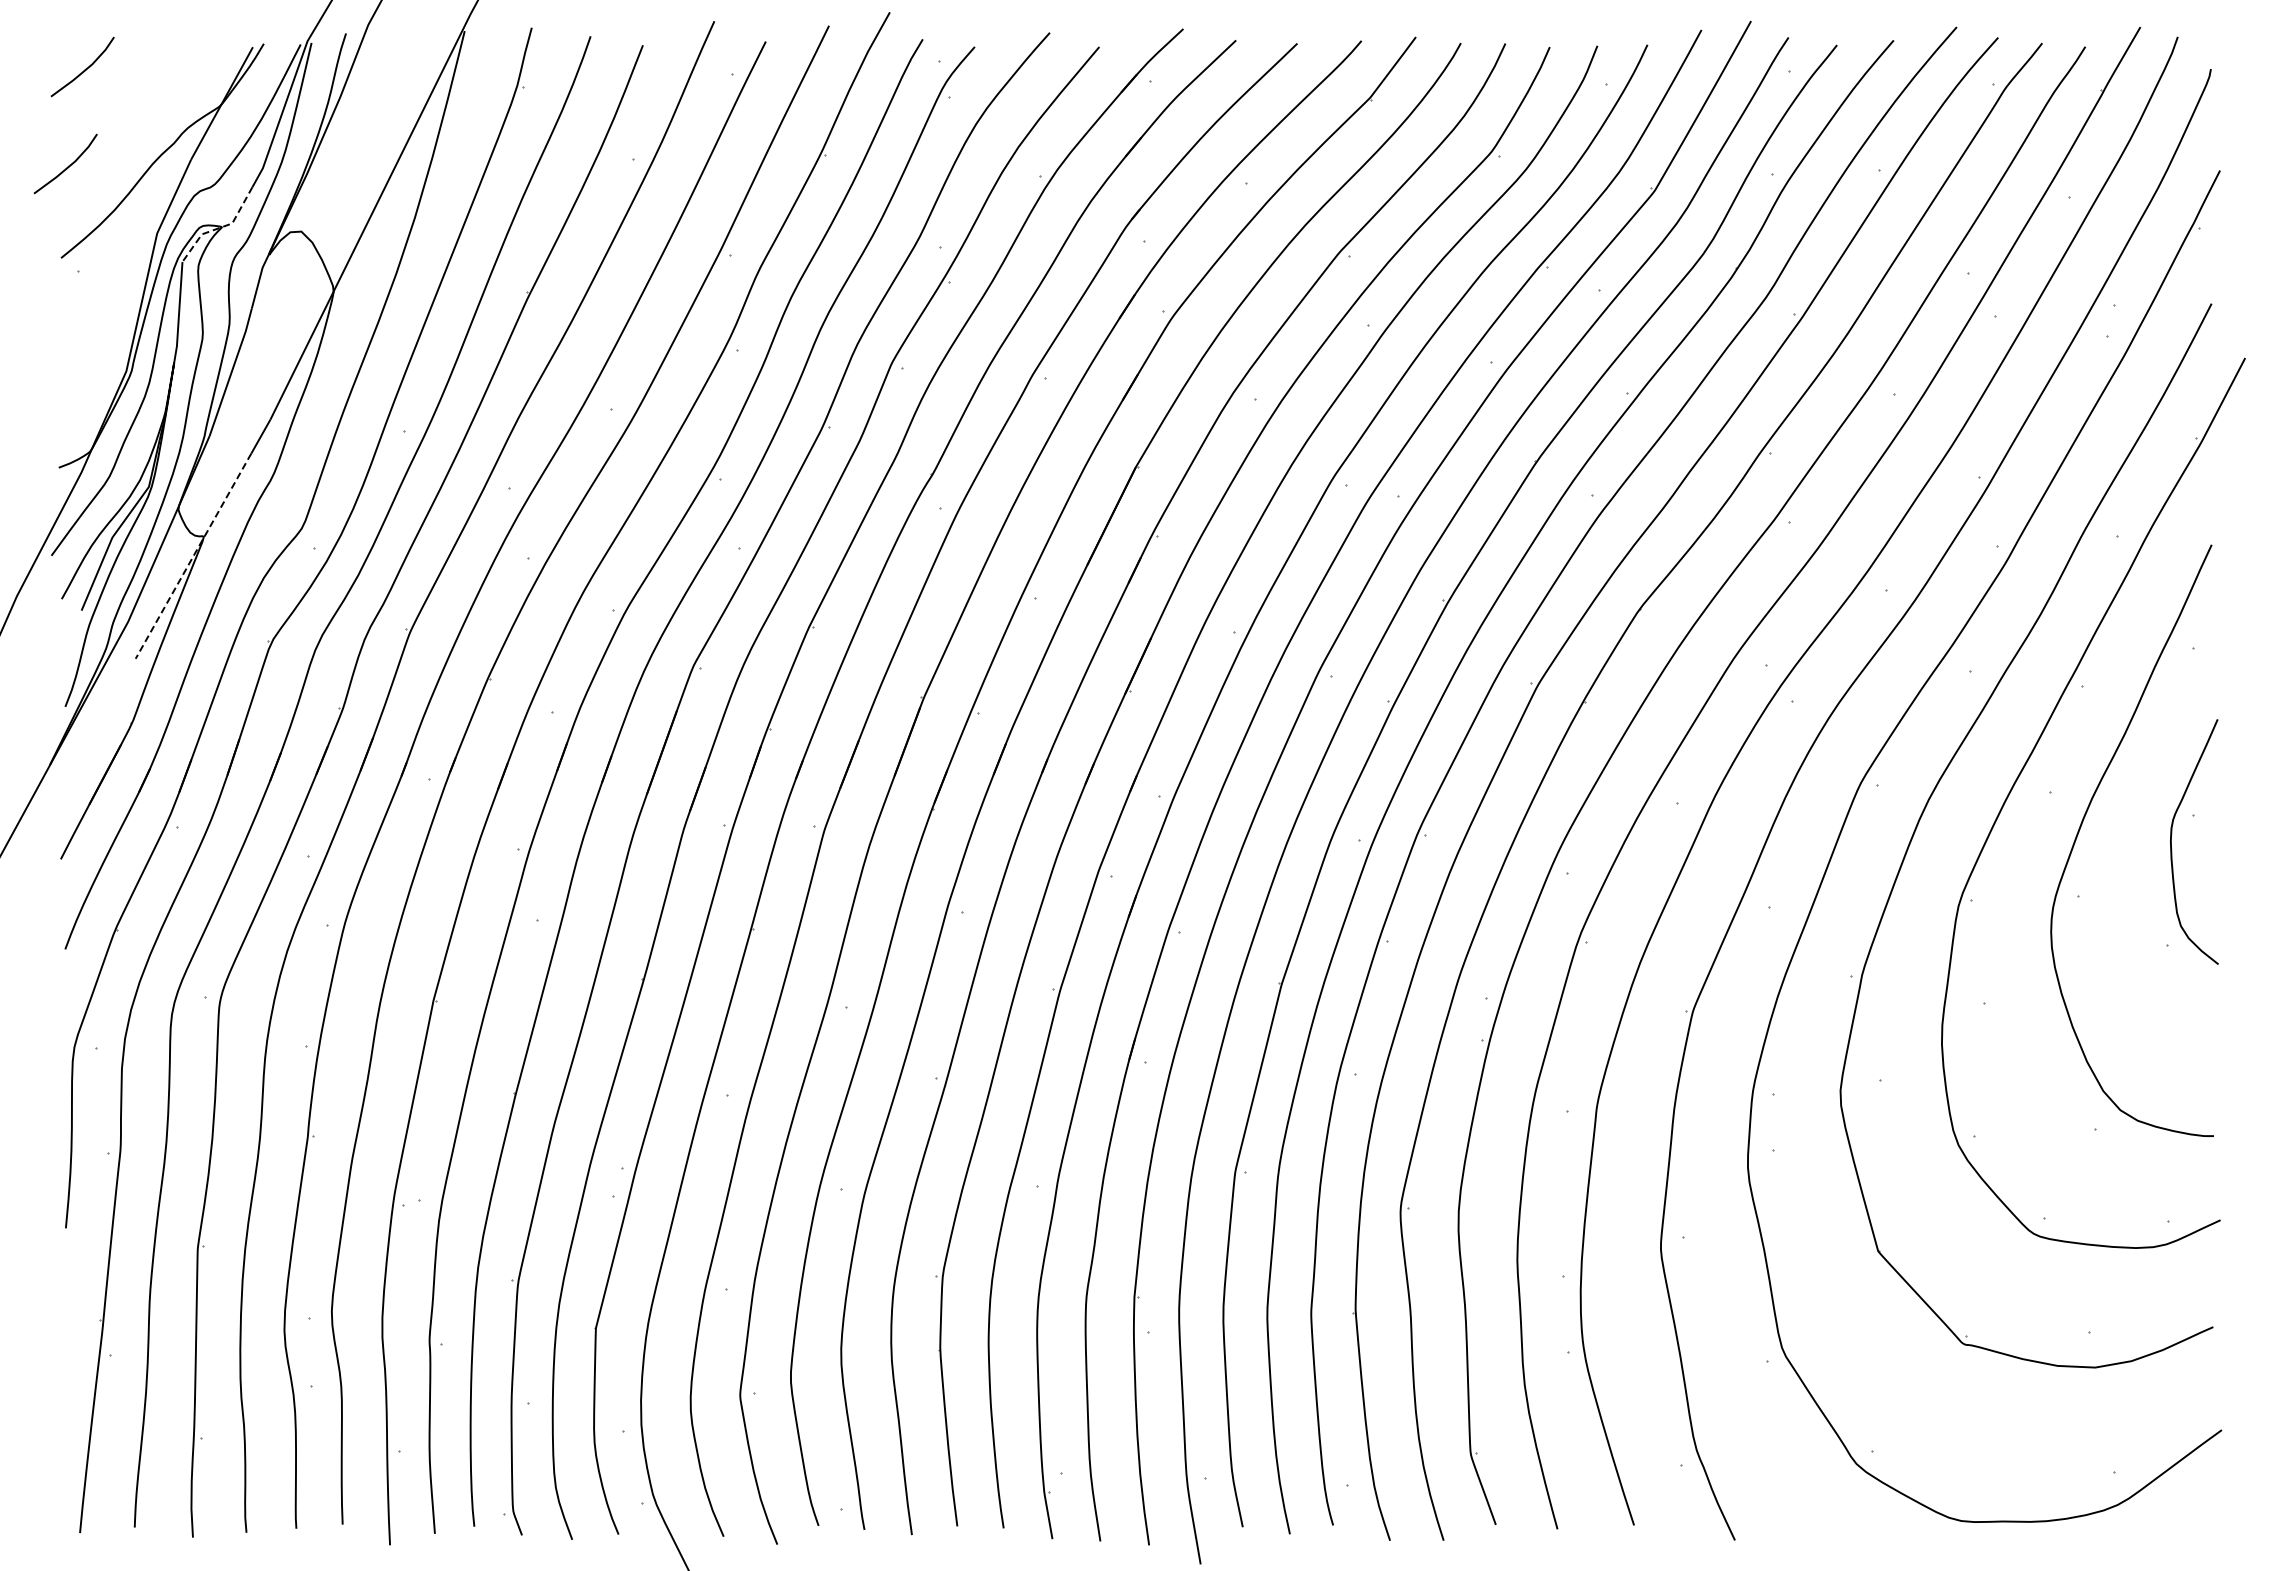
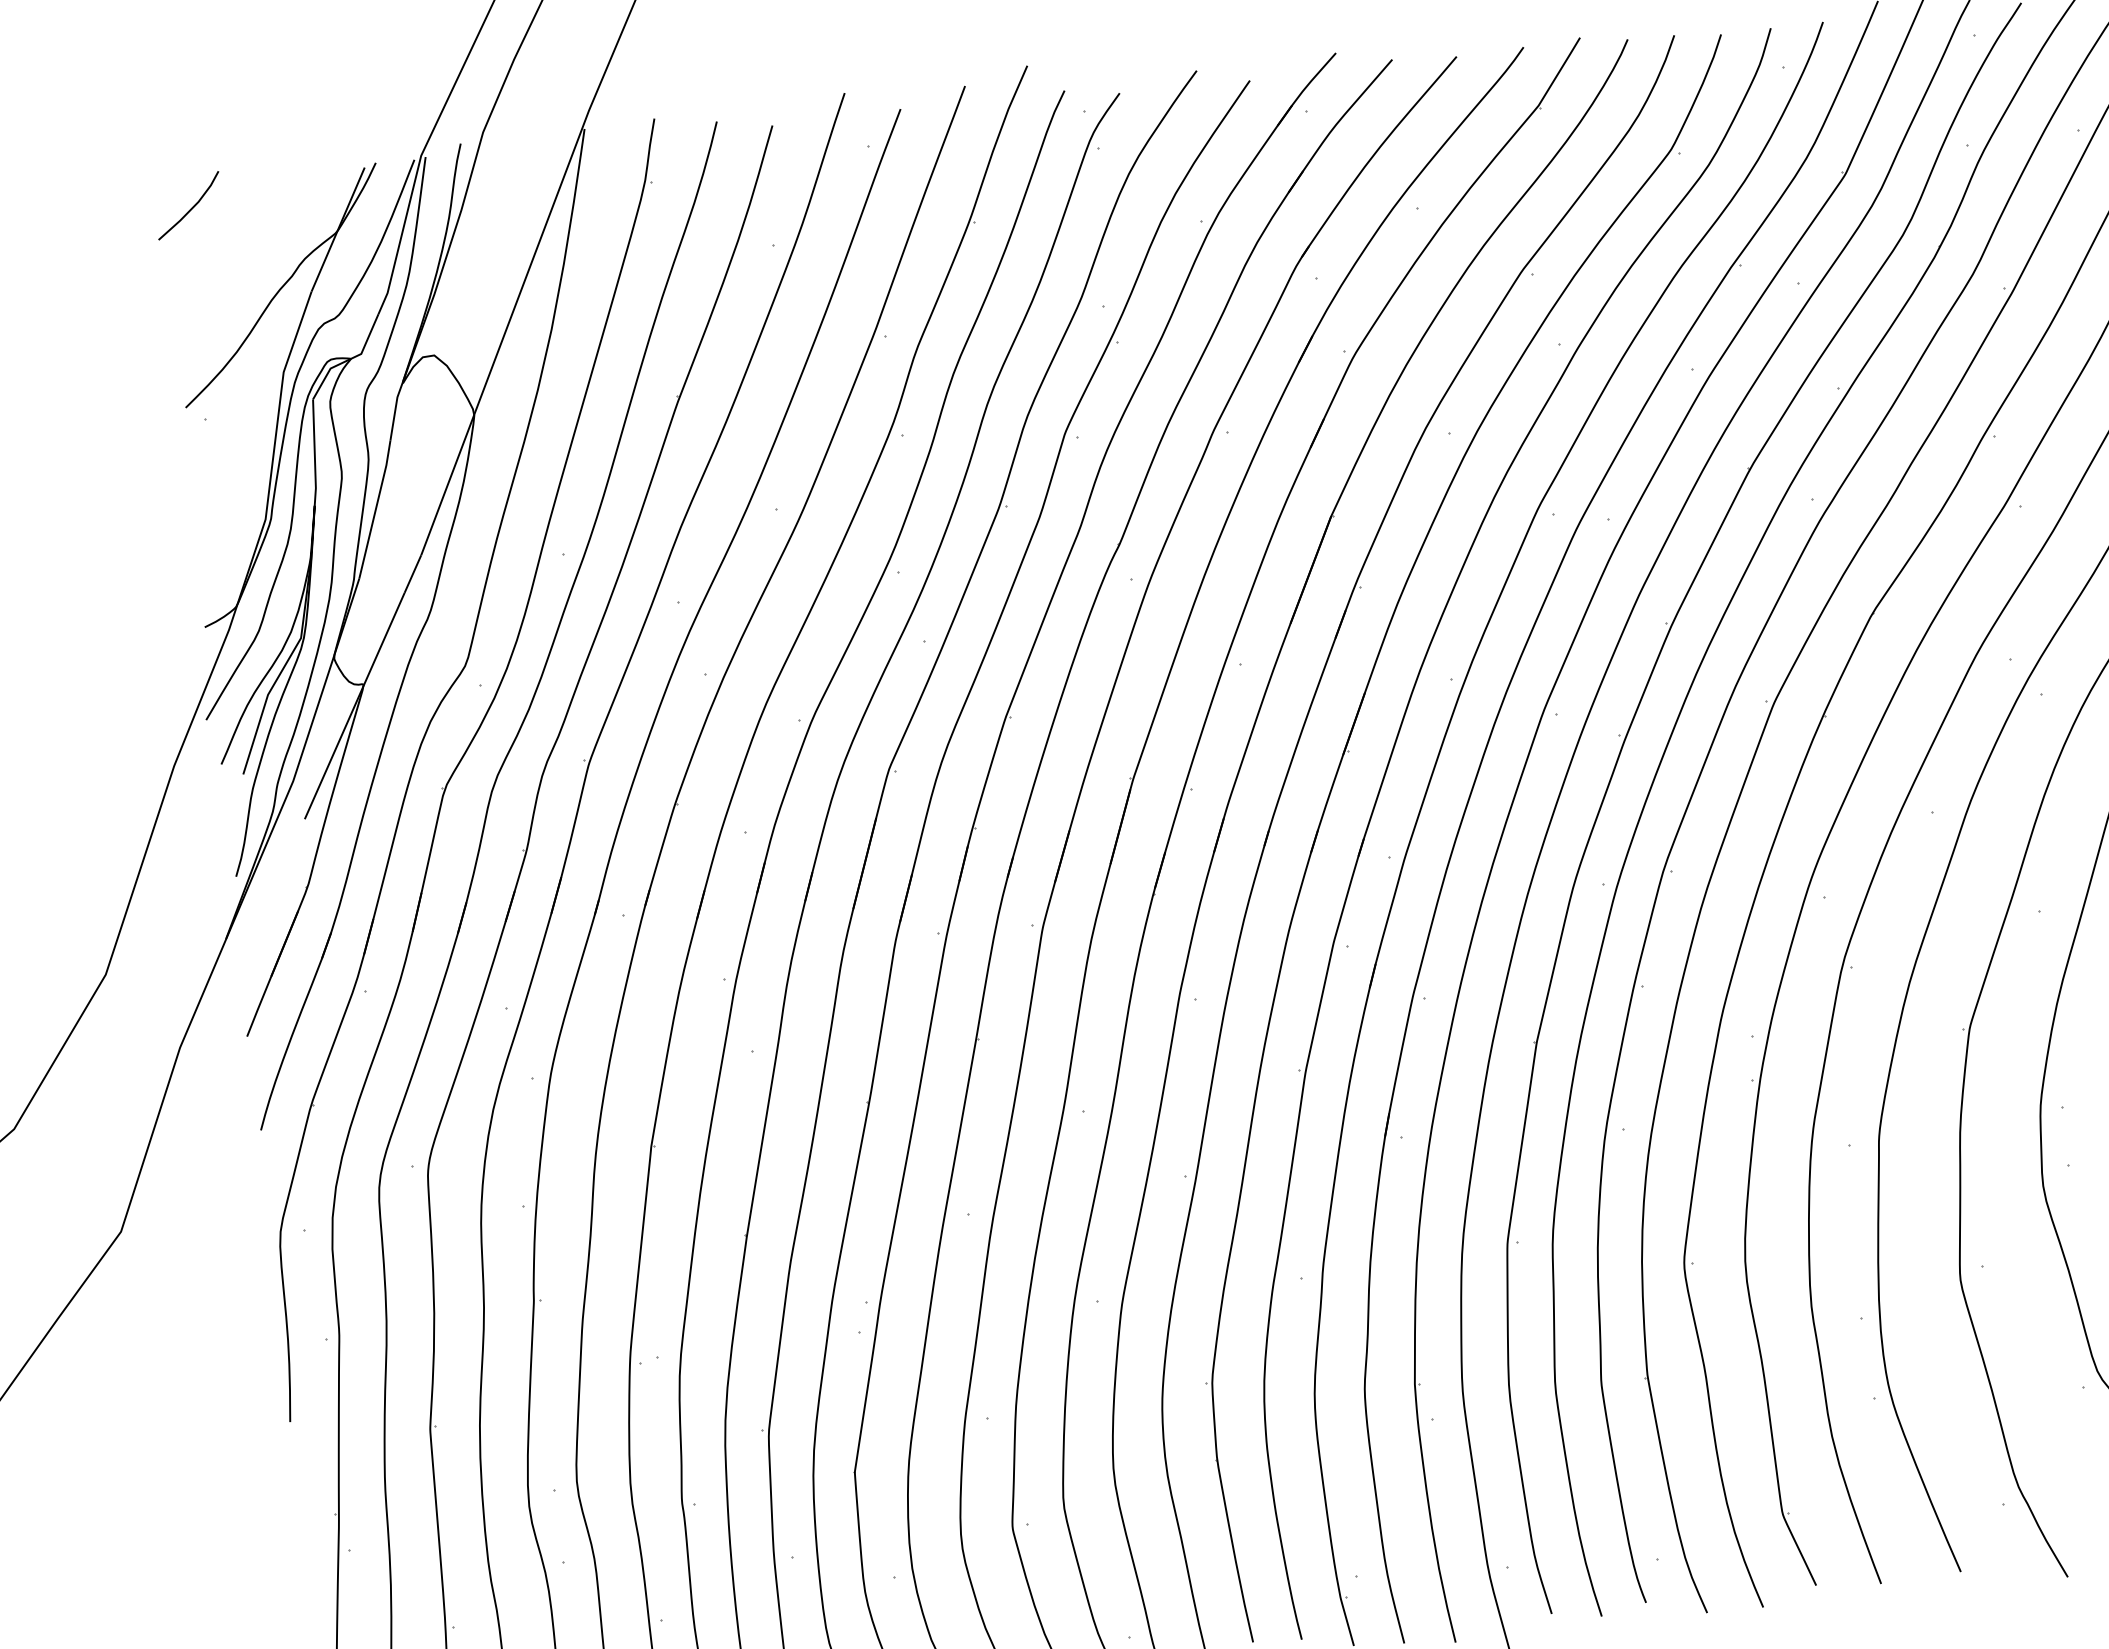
line: (68, 165) -> (183, 310), removed
line: (220, 227) -> (349, 359), dashed -> solid
line: (193, 556) -> (354, 706), dashed -> solid

